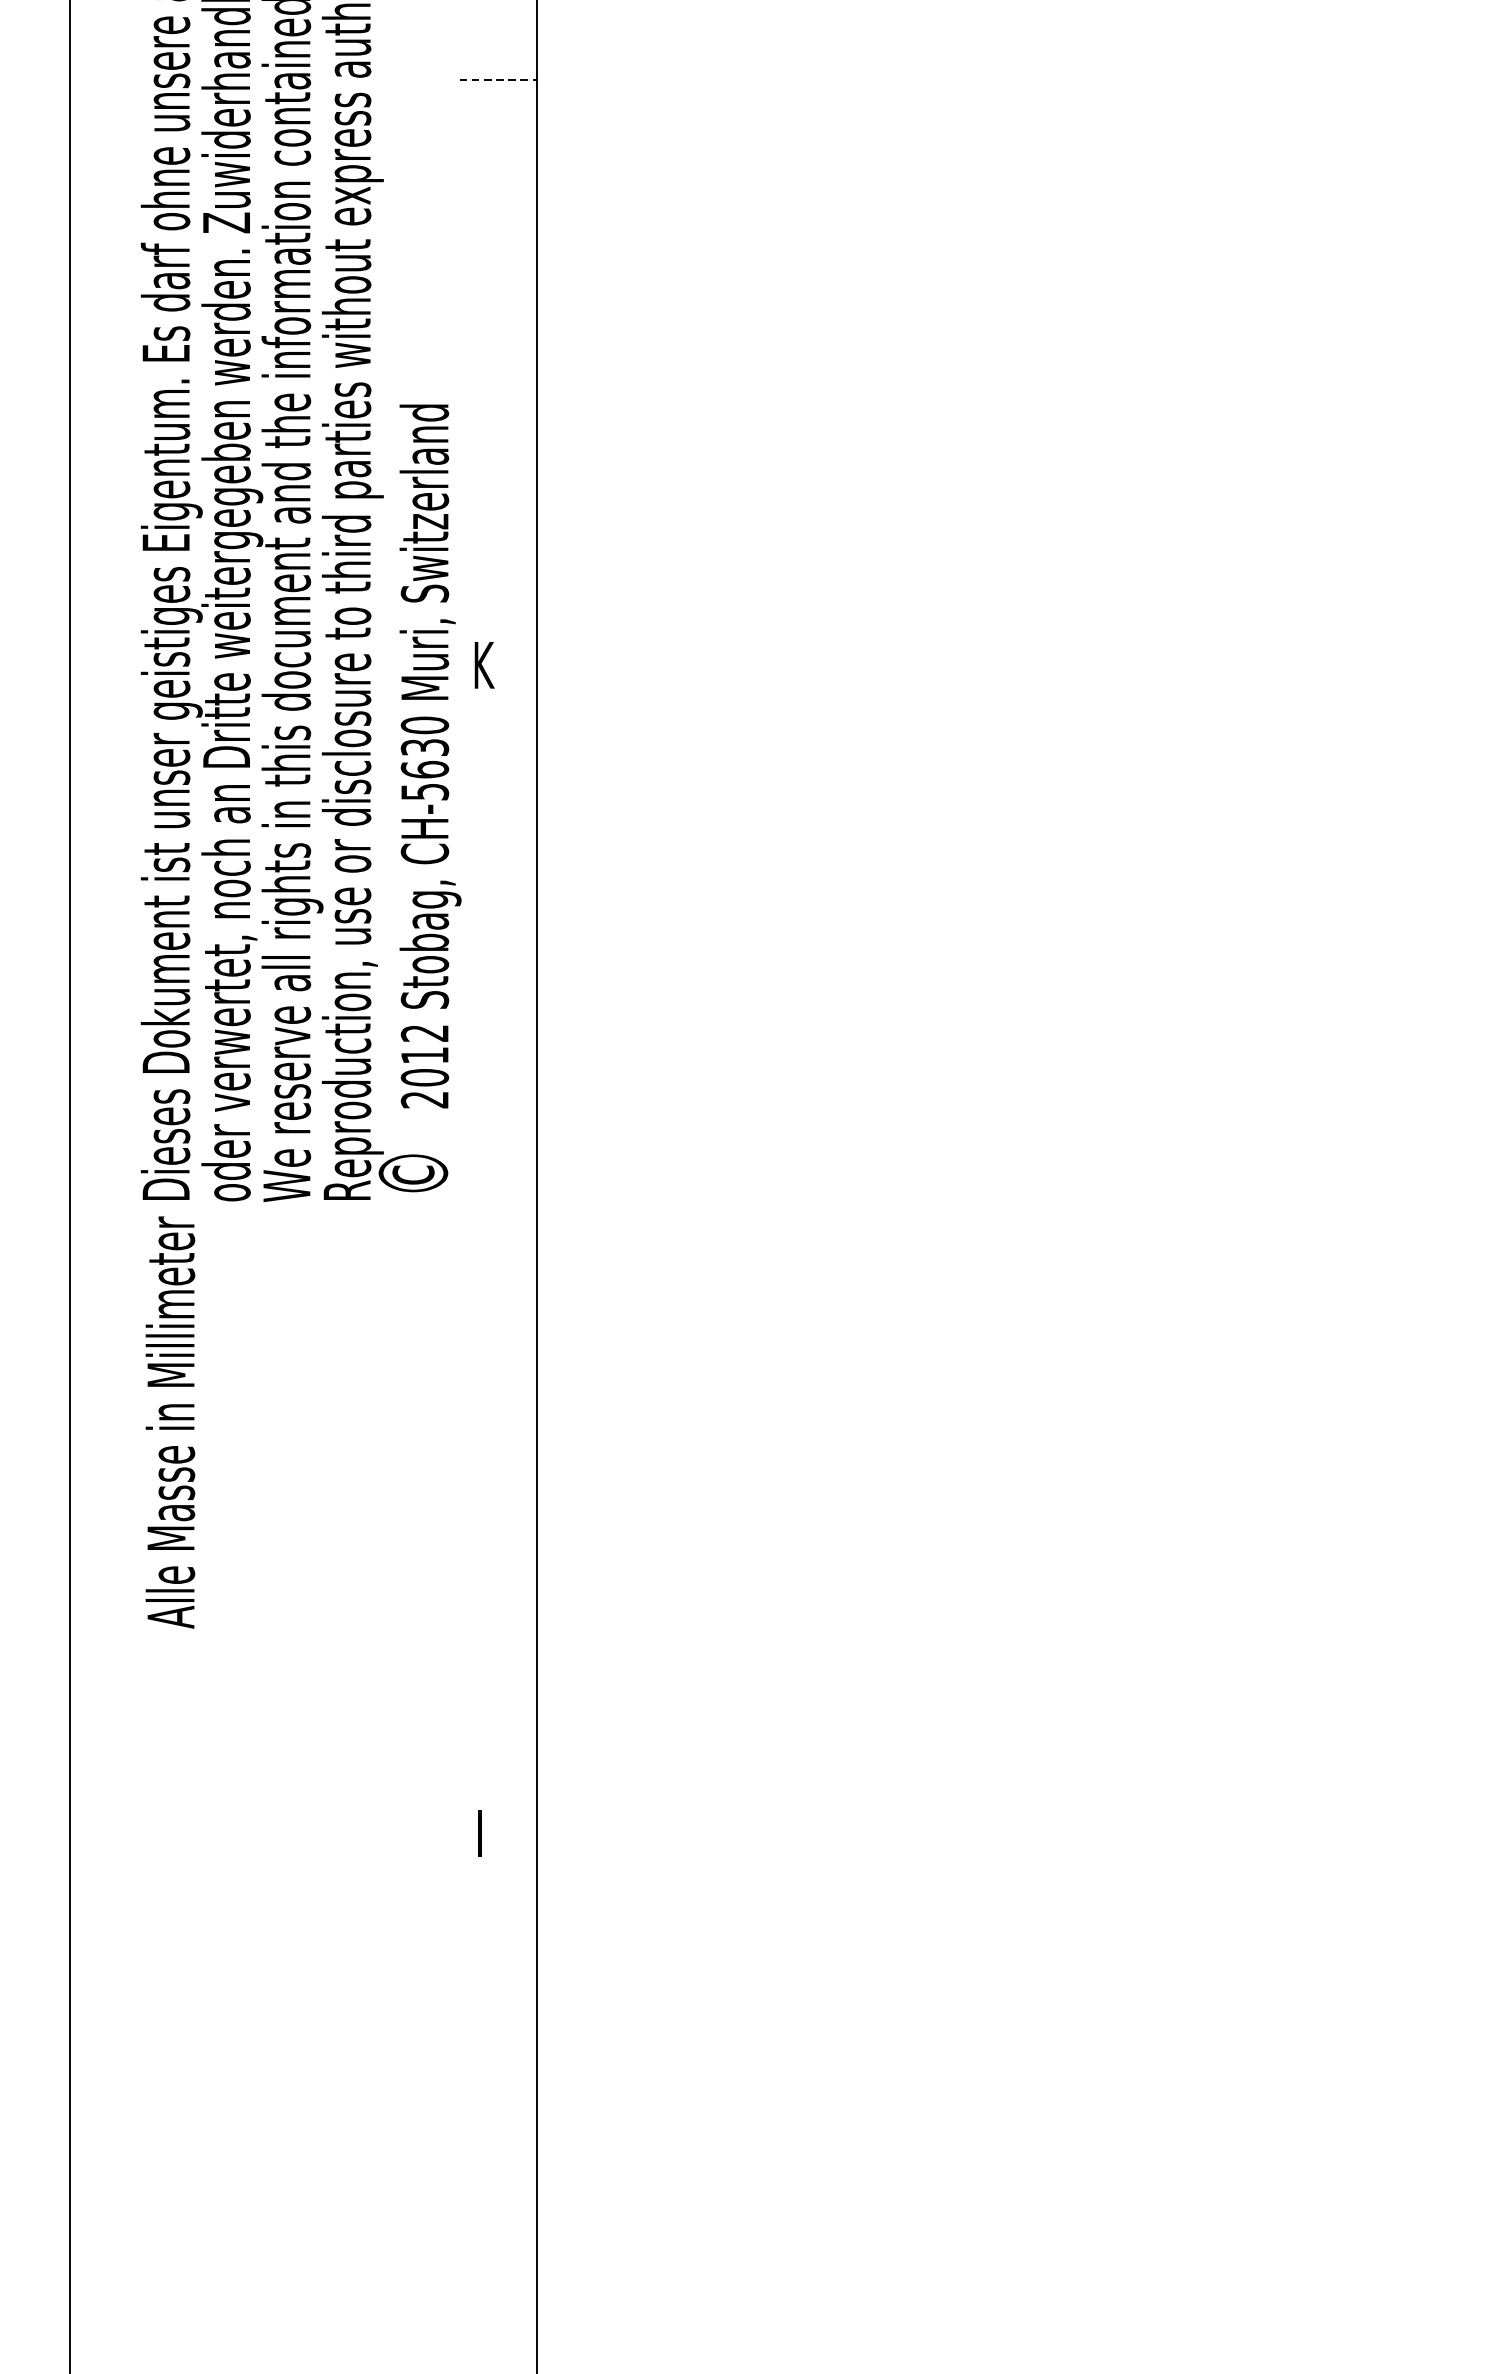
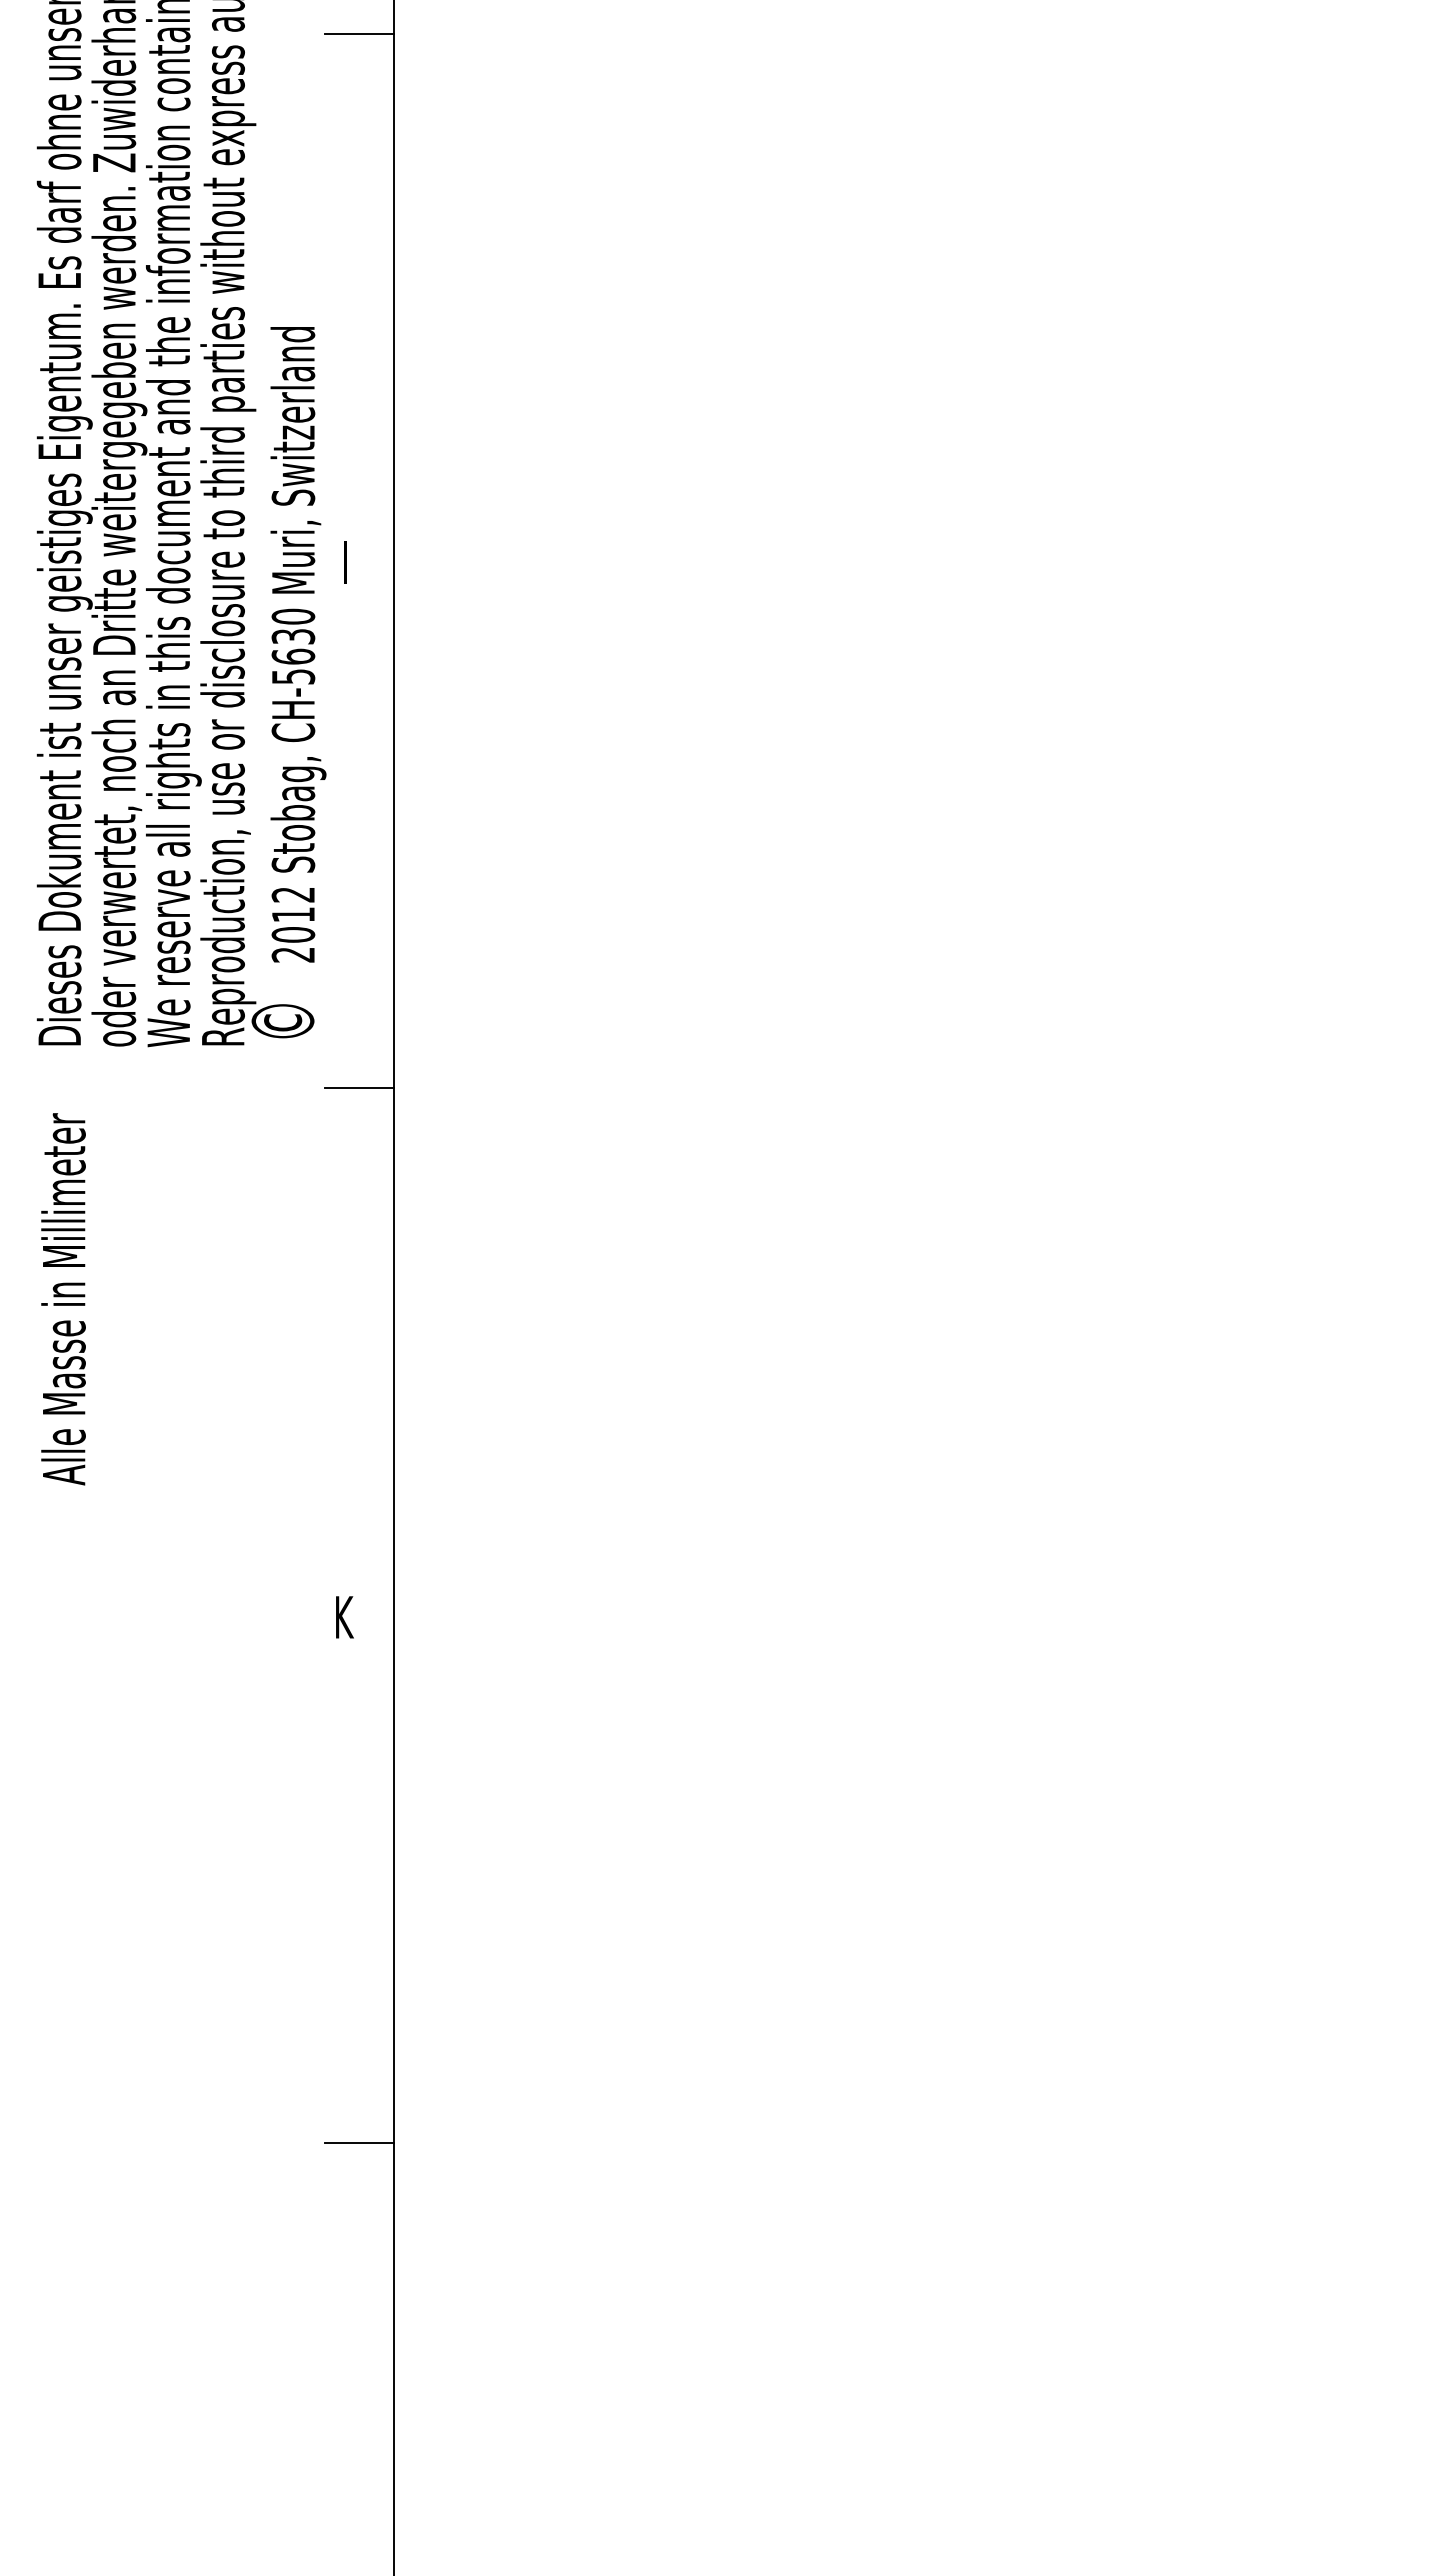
line: (498, 79) -> (359, 33), dashed -> solid
text: (484, 665) -> (347, 562), K -> I
line: (498, 1247) -> (359, 1088), added
text: (170, 1422) -> (63, 1299), moved
text: (481, 1833) -> (344, 1617), I -> K

